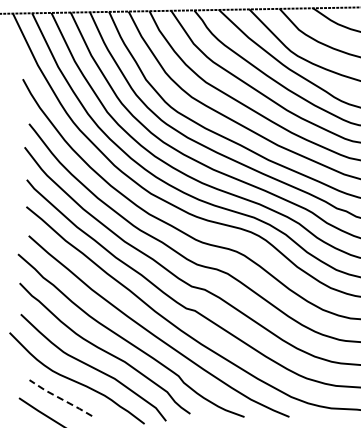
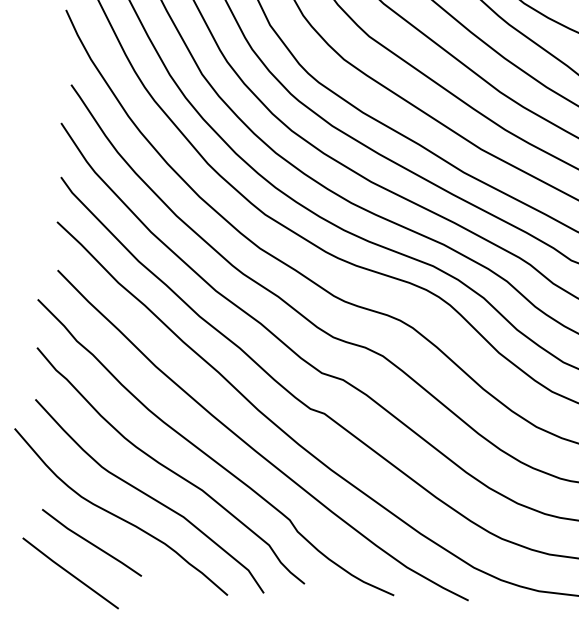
line: (60, 398) -> (91, 543), dashed -> solid

